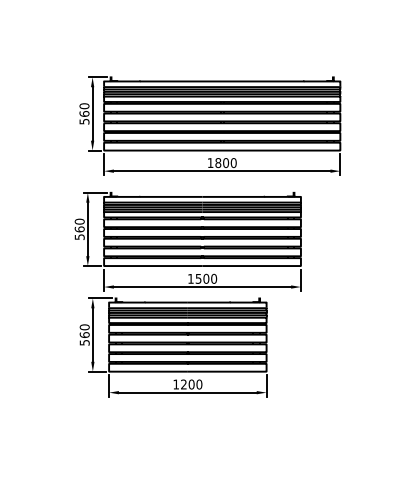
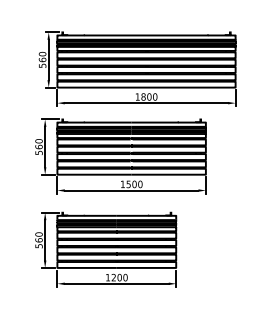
part: (173, 347) -> (105, 249), moved

